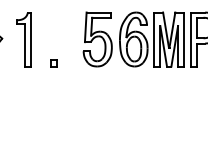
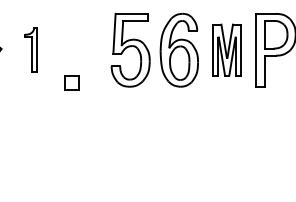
part: (168, 38) -> (226, 49), size x0.7
part: (23, 39) -> (30, 50), size x0.6
part: (53, 63) -> (71, 82), size x1.6

